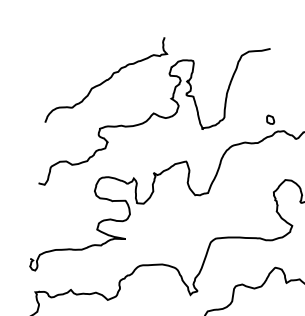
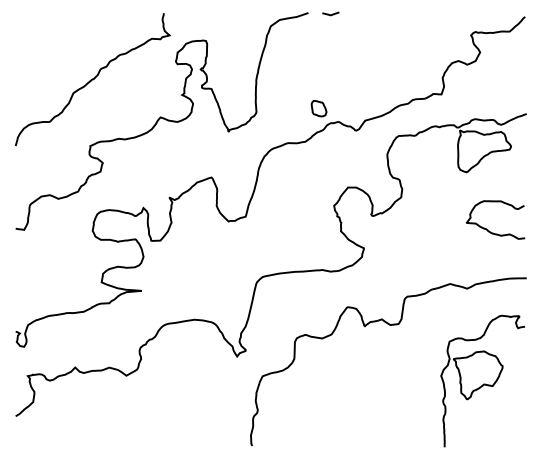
curve: (286, 51) -> (330, 14), added
part: (270, 119) -> (318, 108), size x1.43

